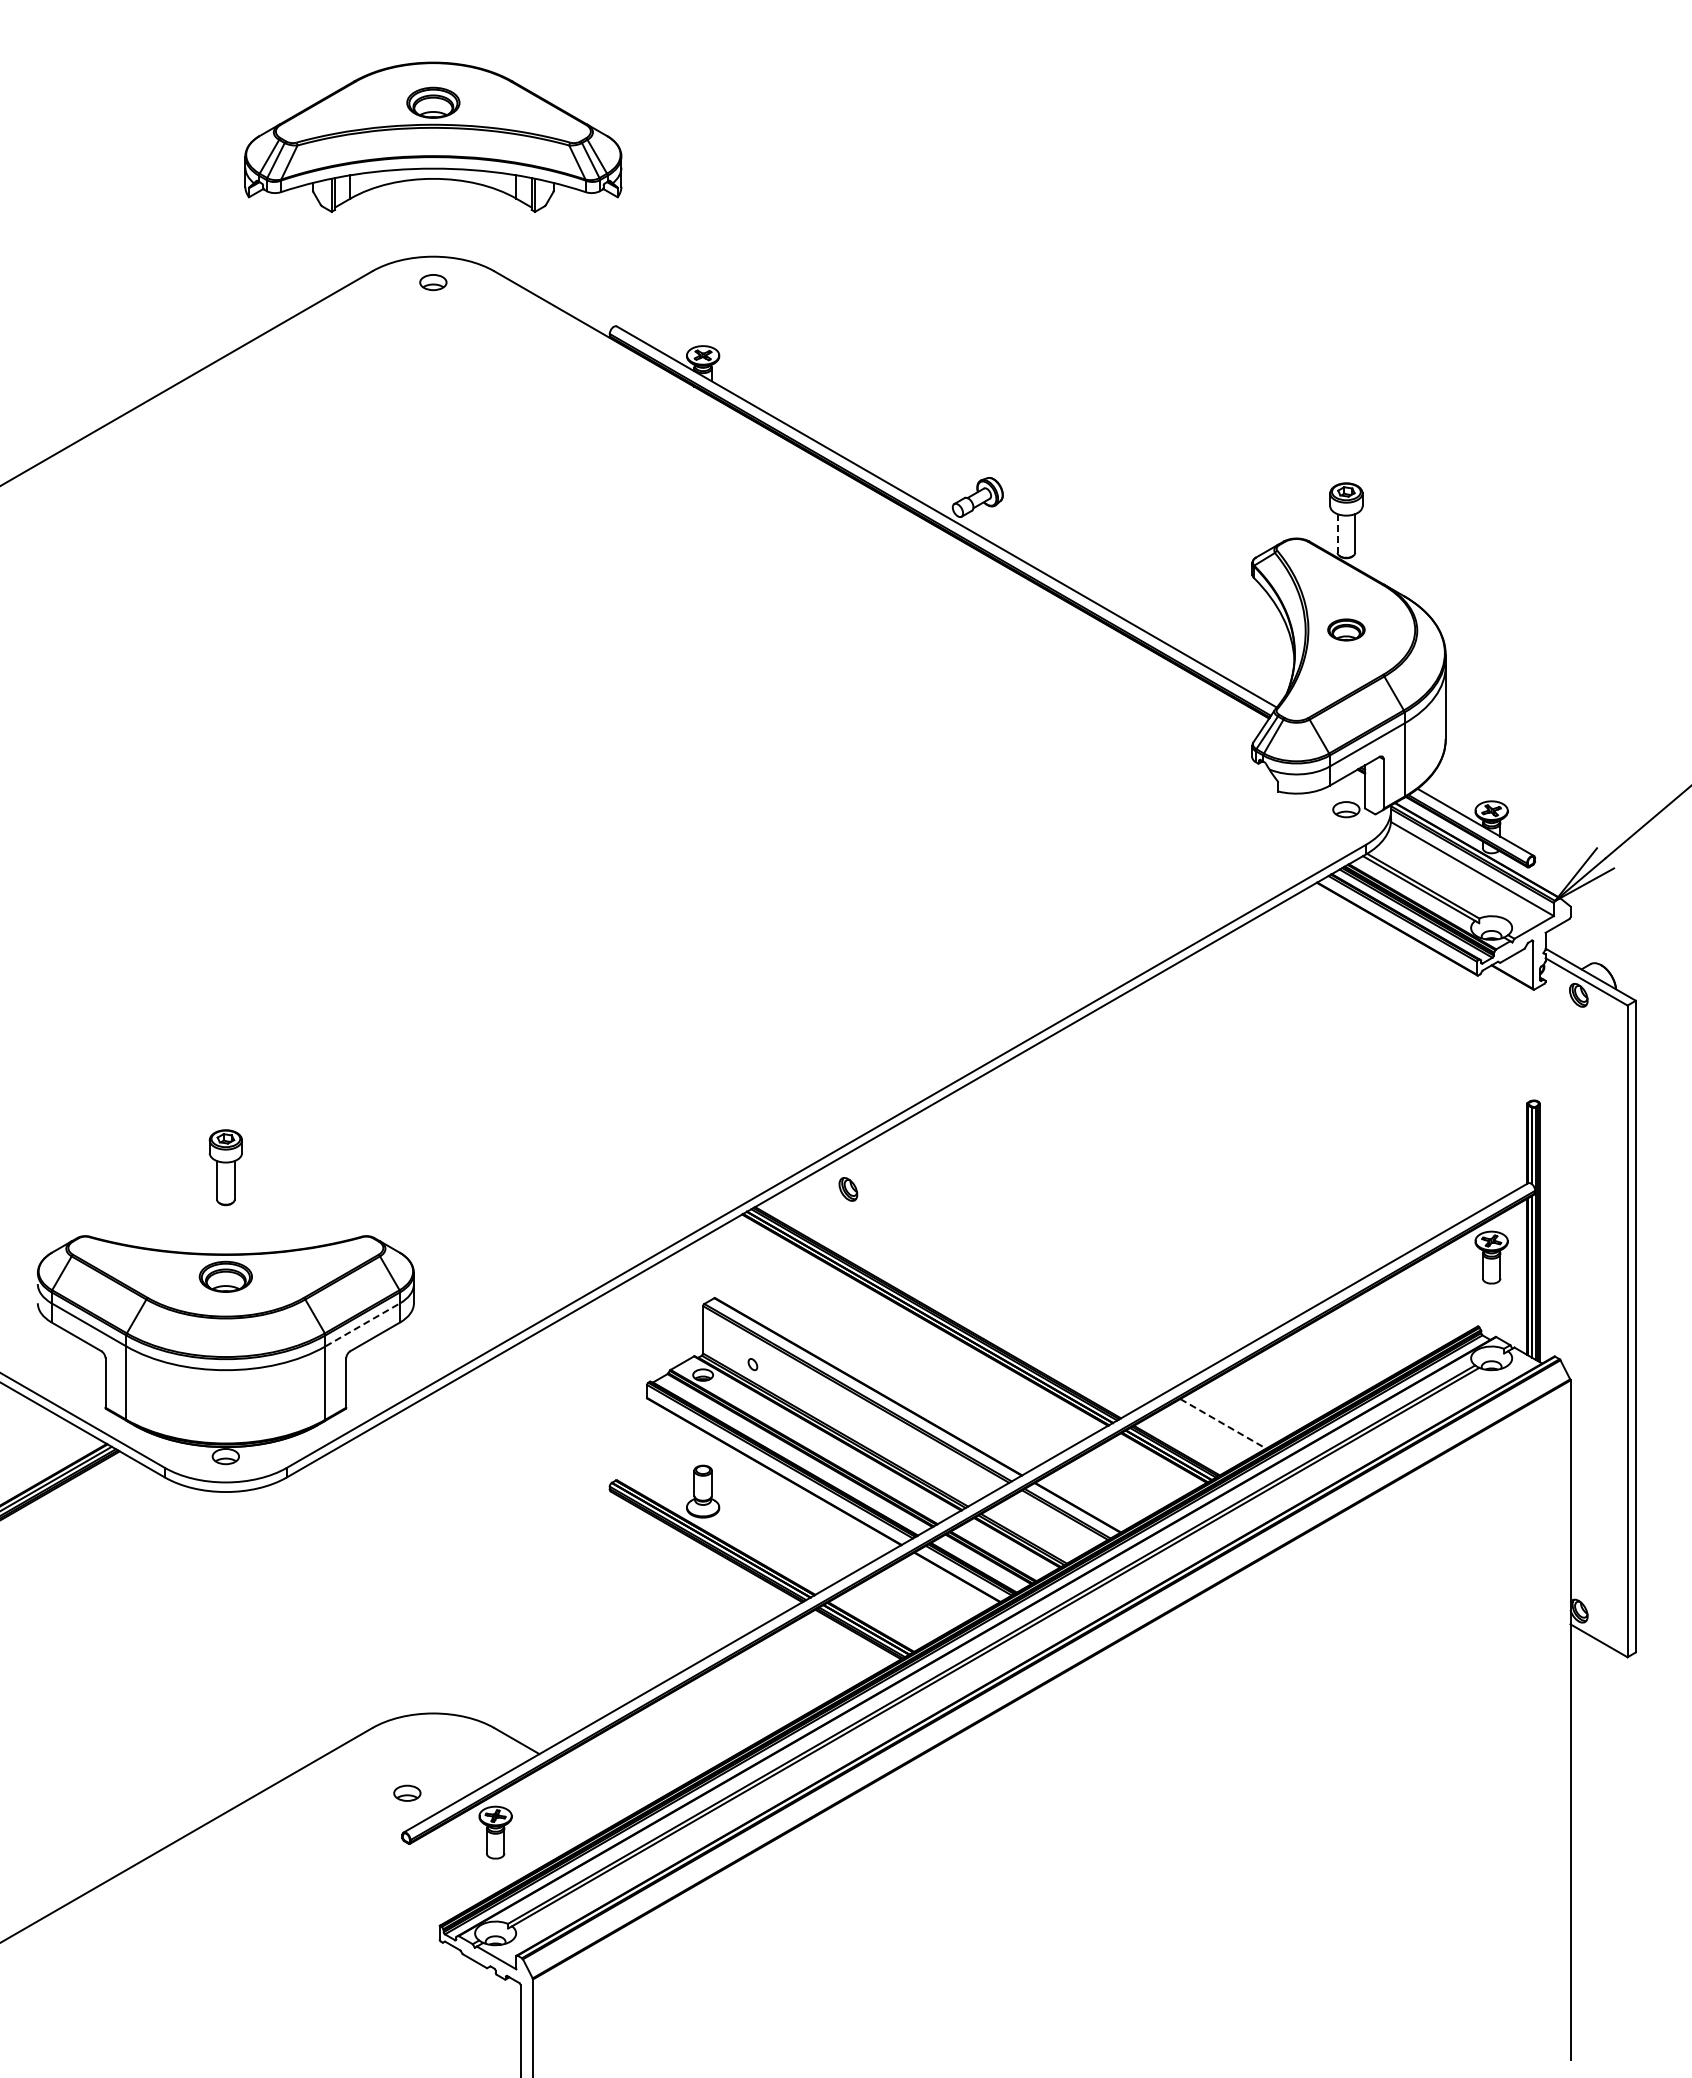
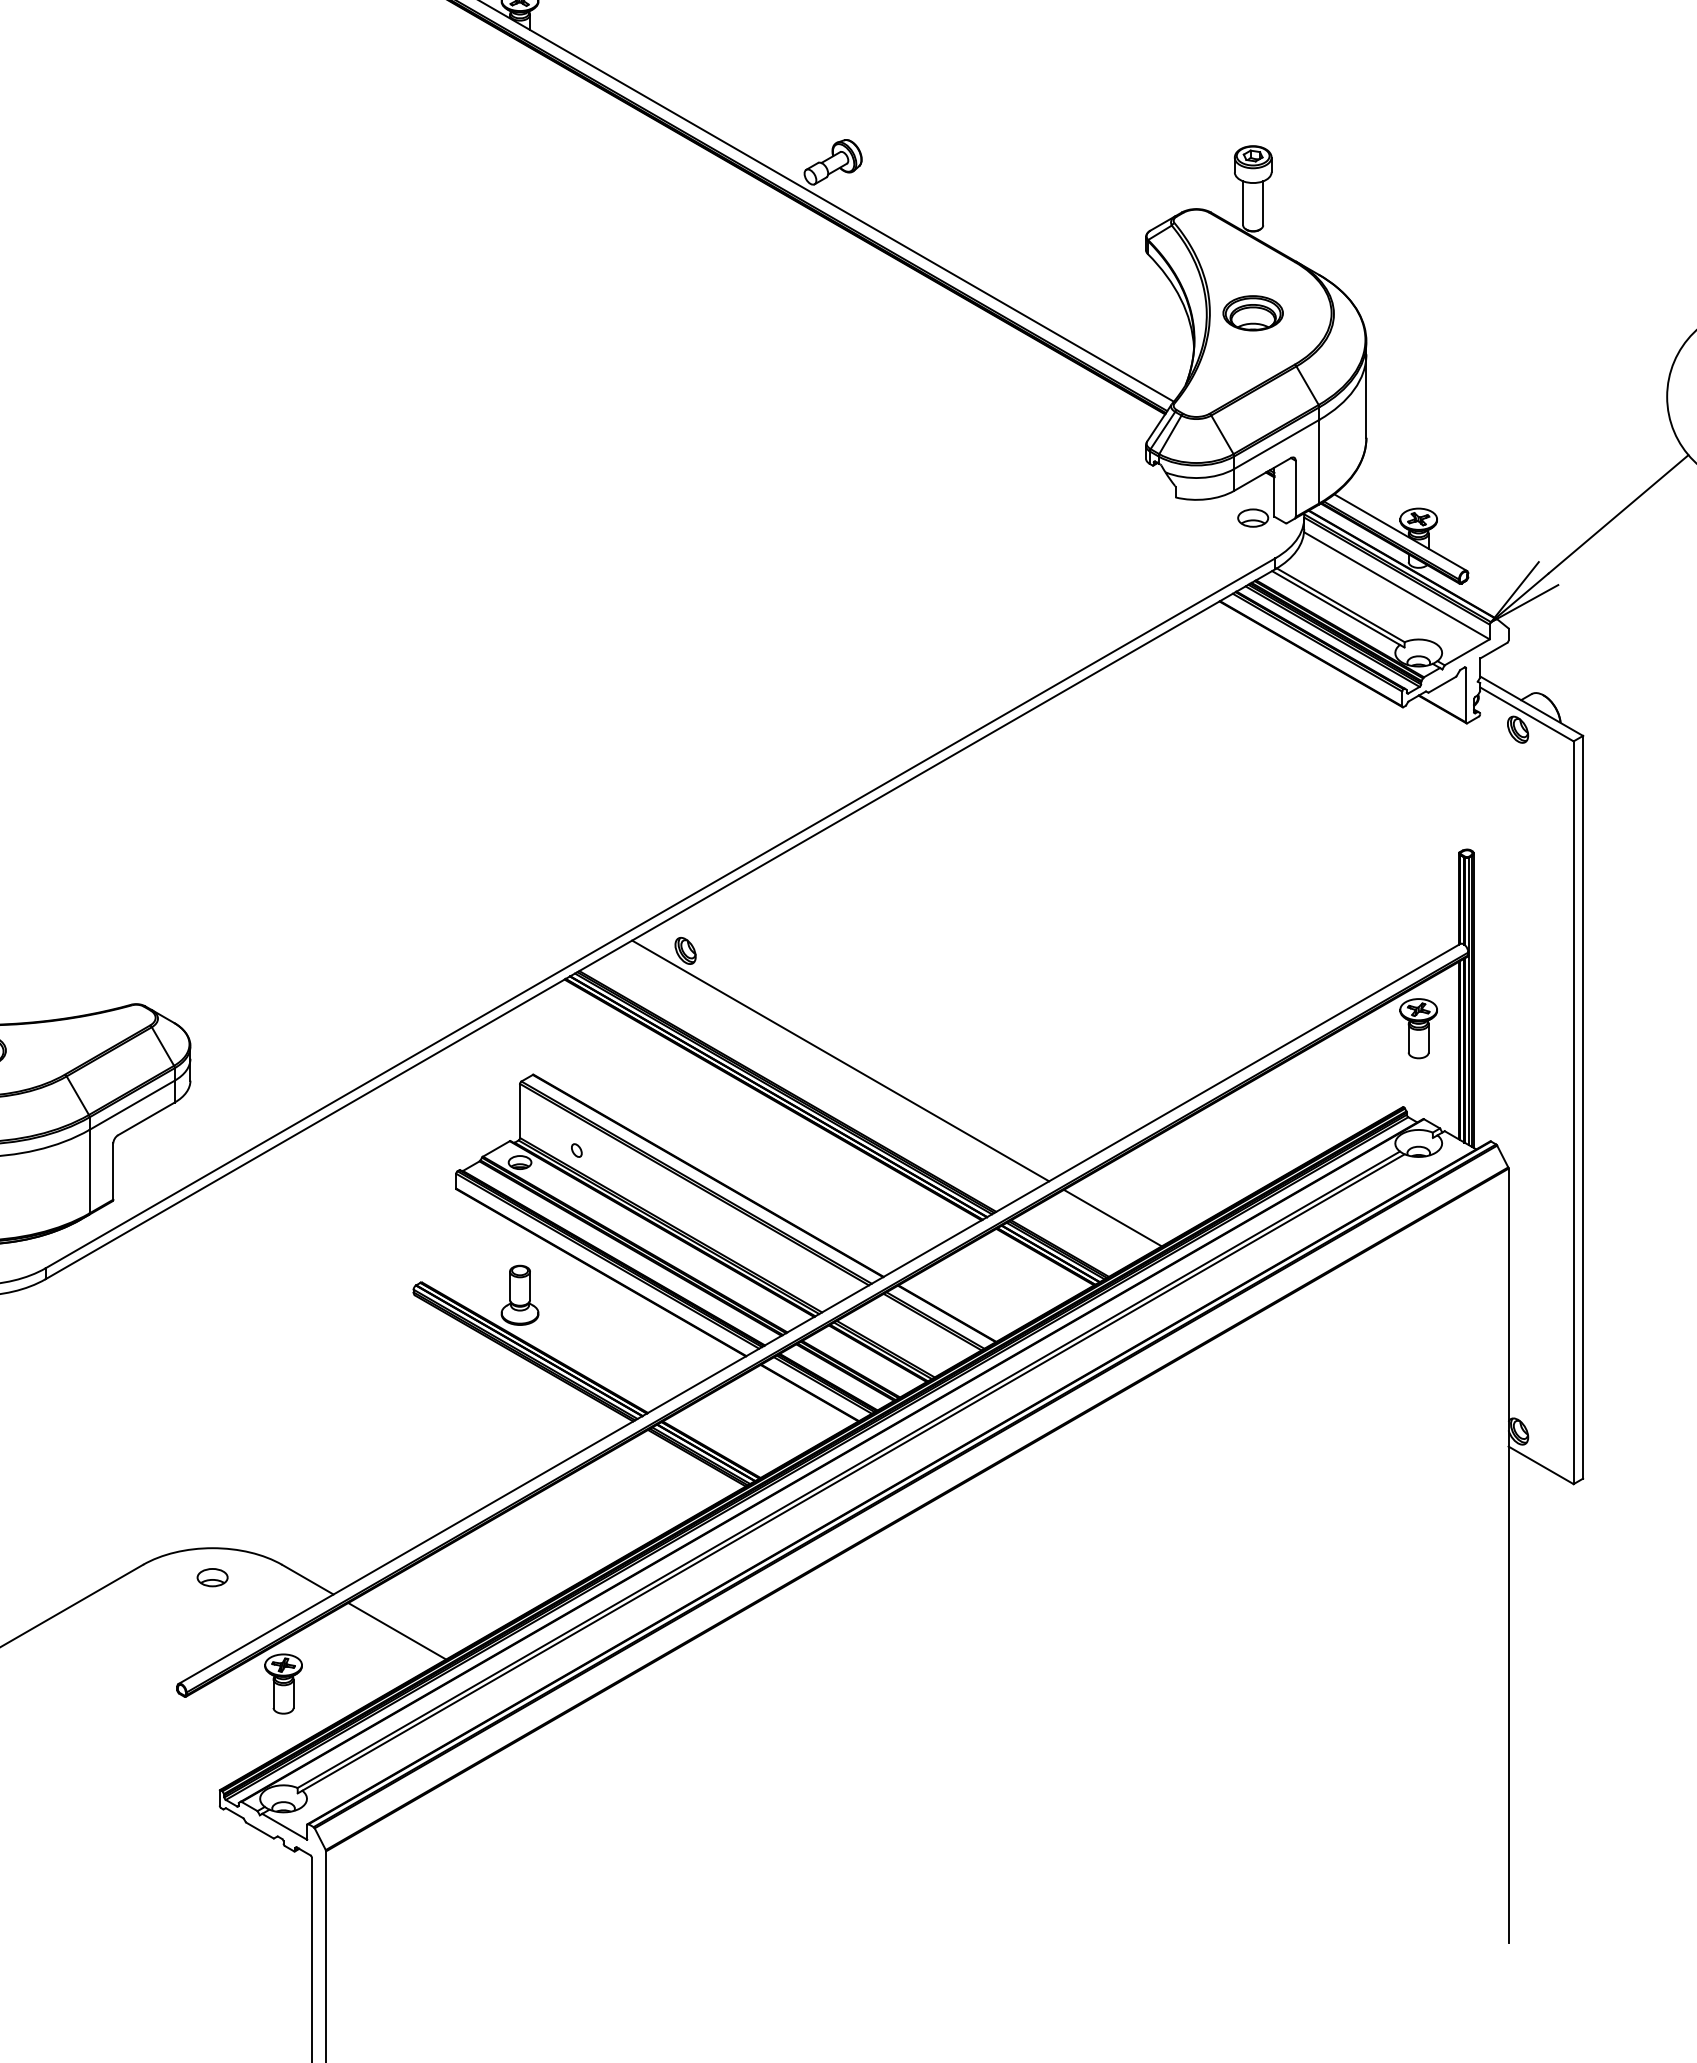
line: (1337, 533) -> (1243, 203), dashed -> solid
part: (1346, 629) -> (1253, 312), size x1.43
line: (984, 1285) -> (840, 1060), added
line: (363, 1324) -> (132, 1104), dashed -> solid
line: (1223, 1423) -> (1113, 1217), dashed -> solid
line: (595, 1786) -> (397, 1631), added
part: (407, 1792) -> (212, 1576), moved

